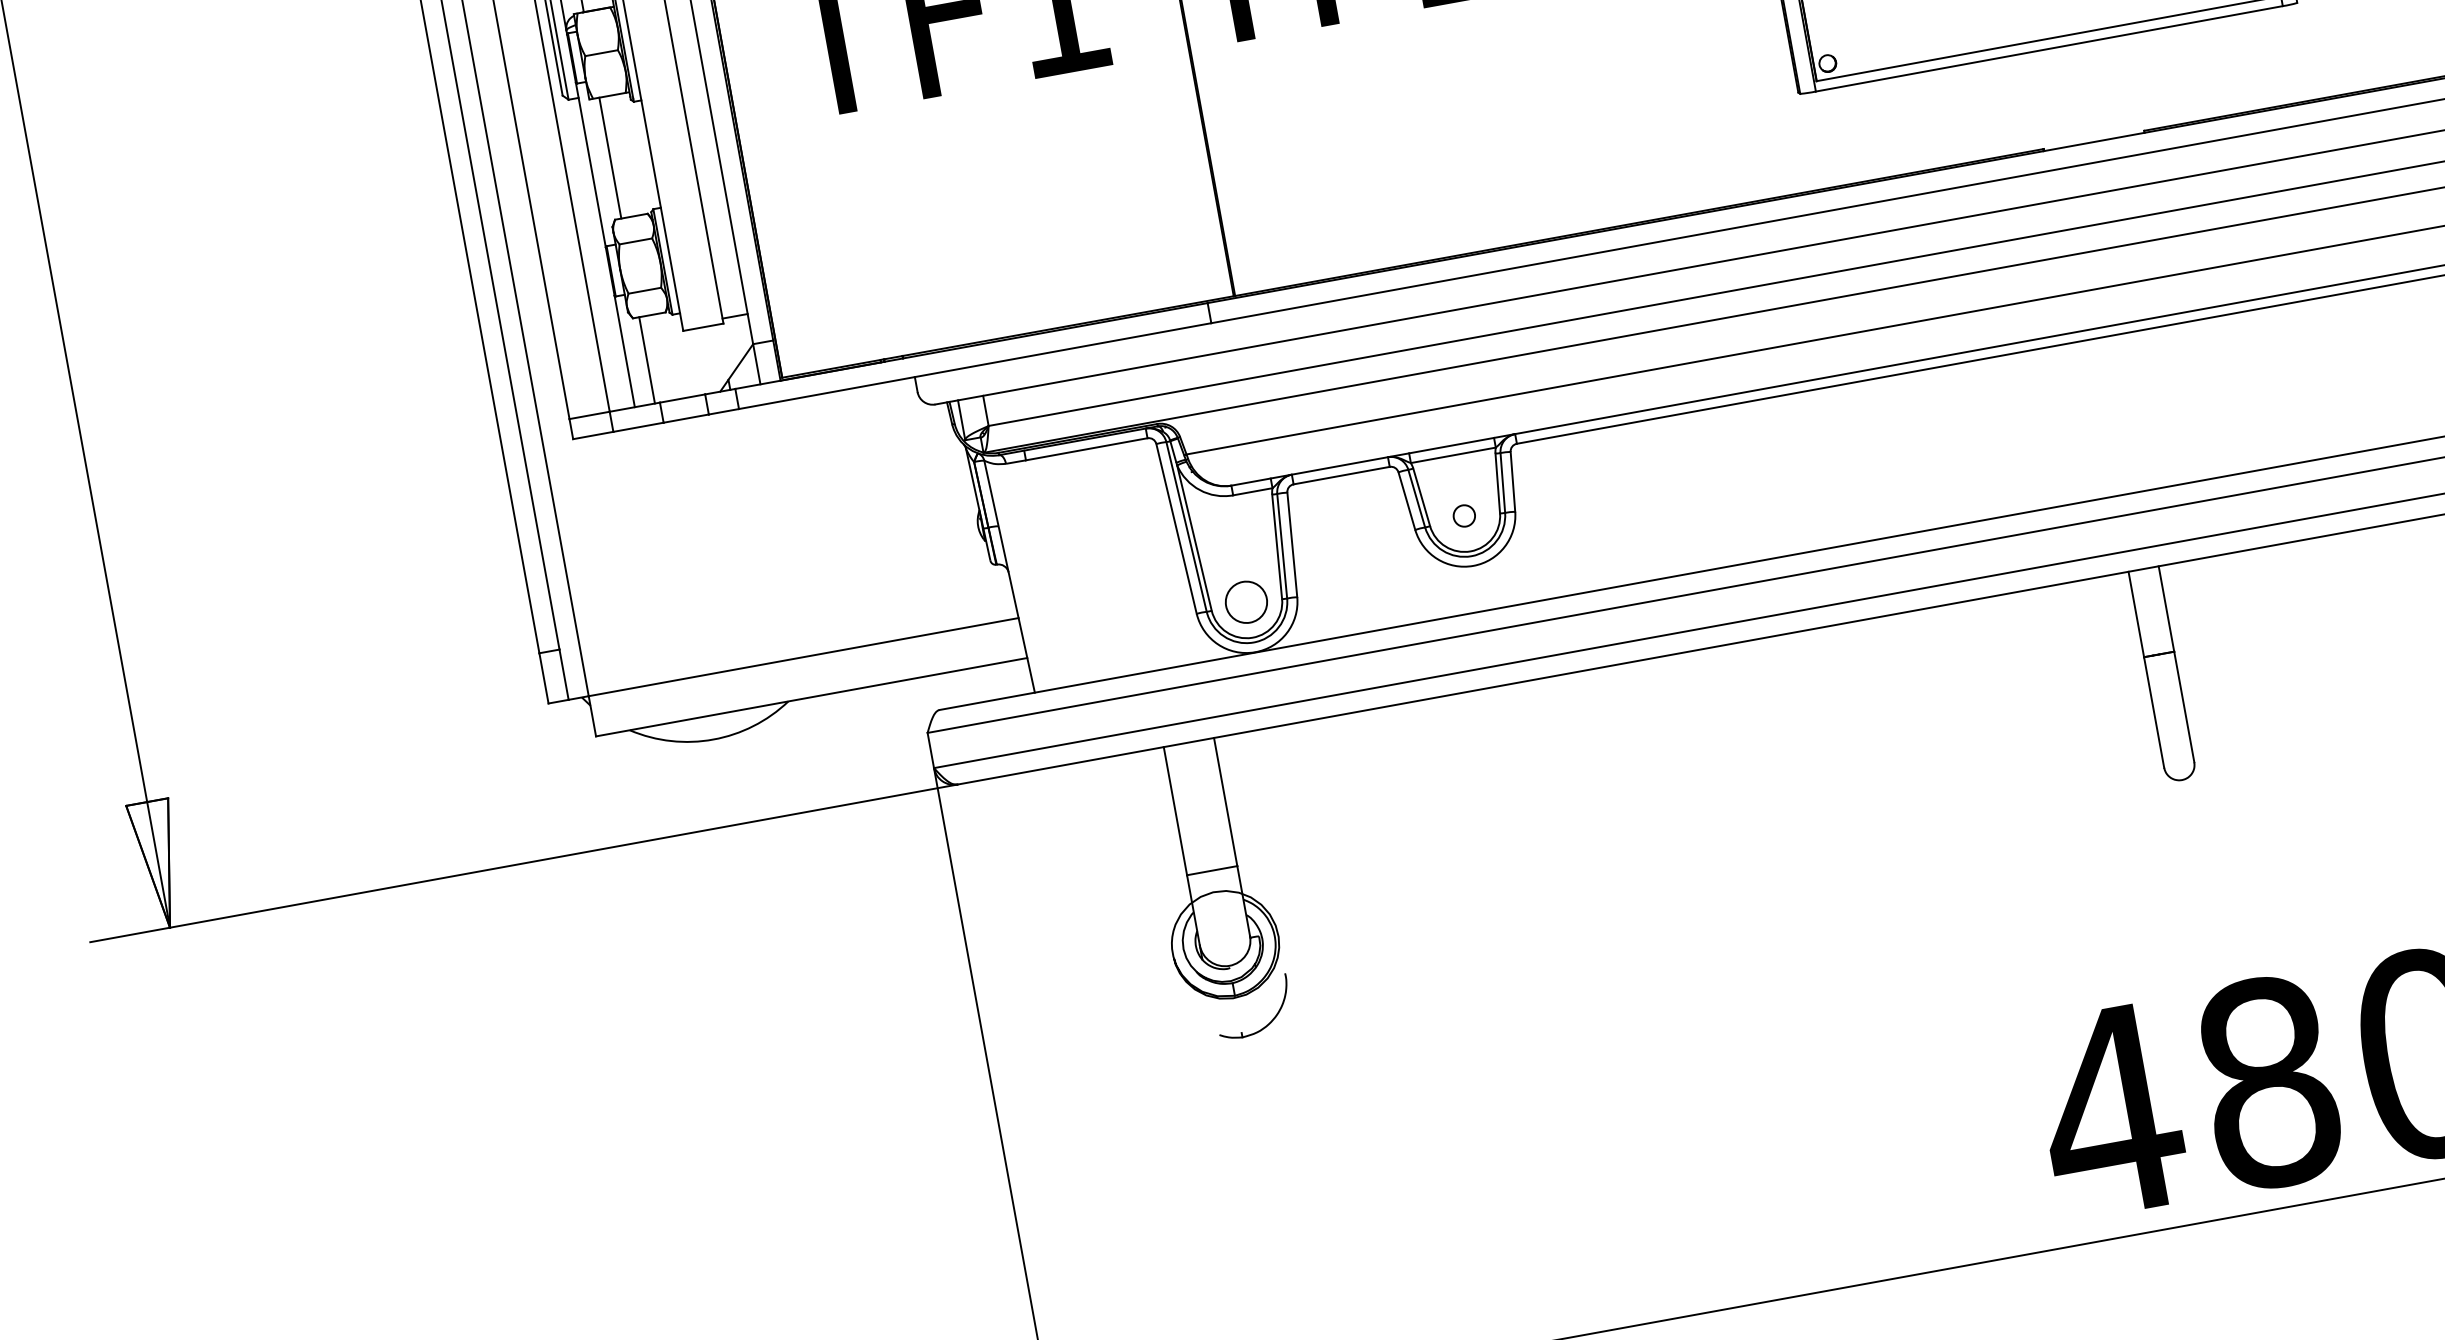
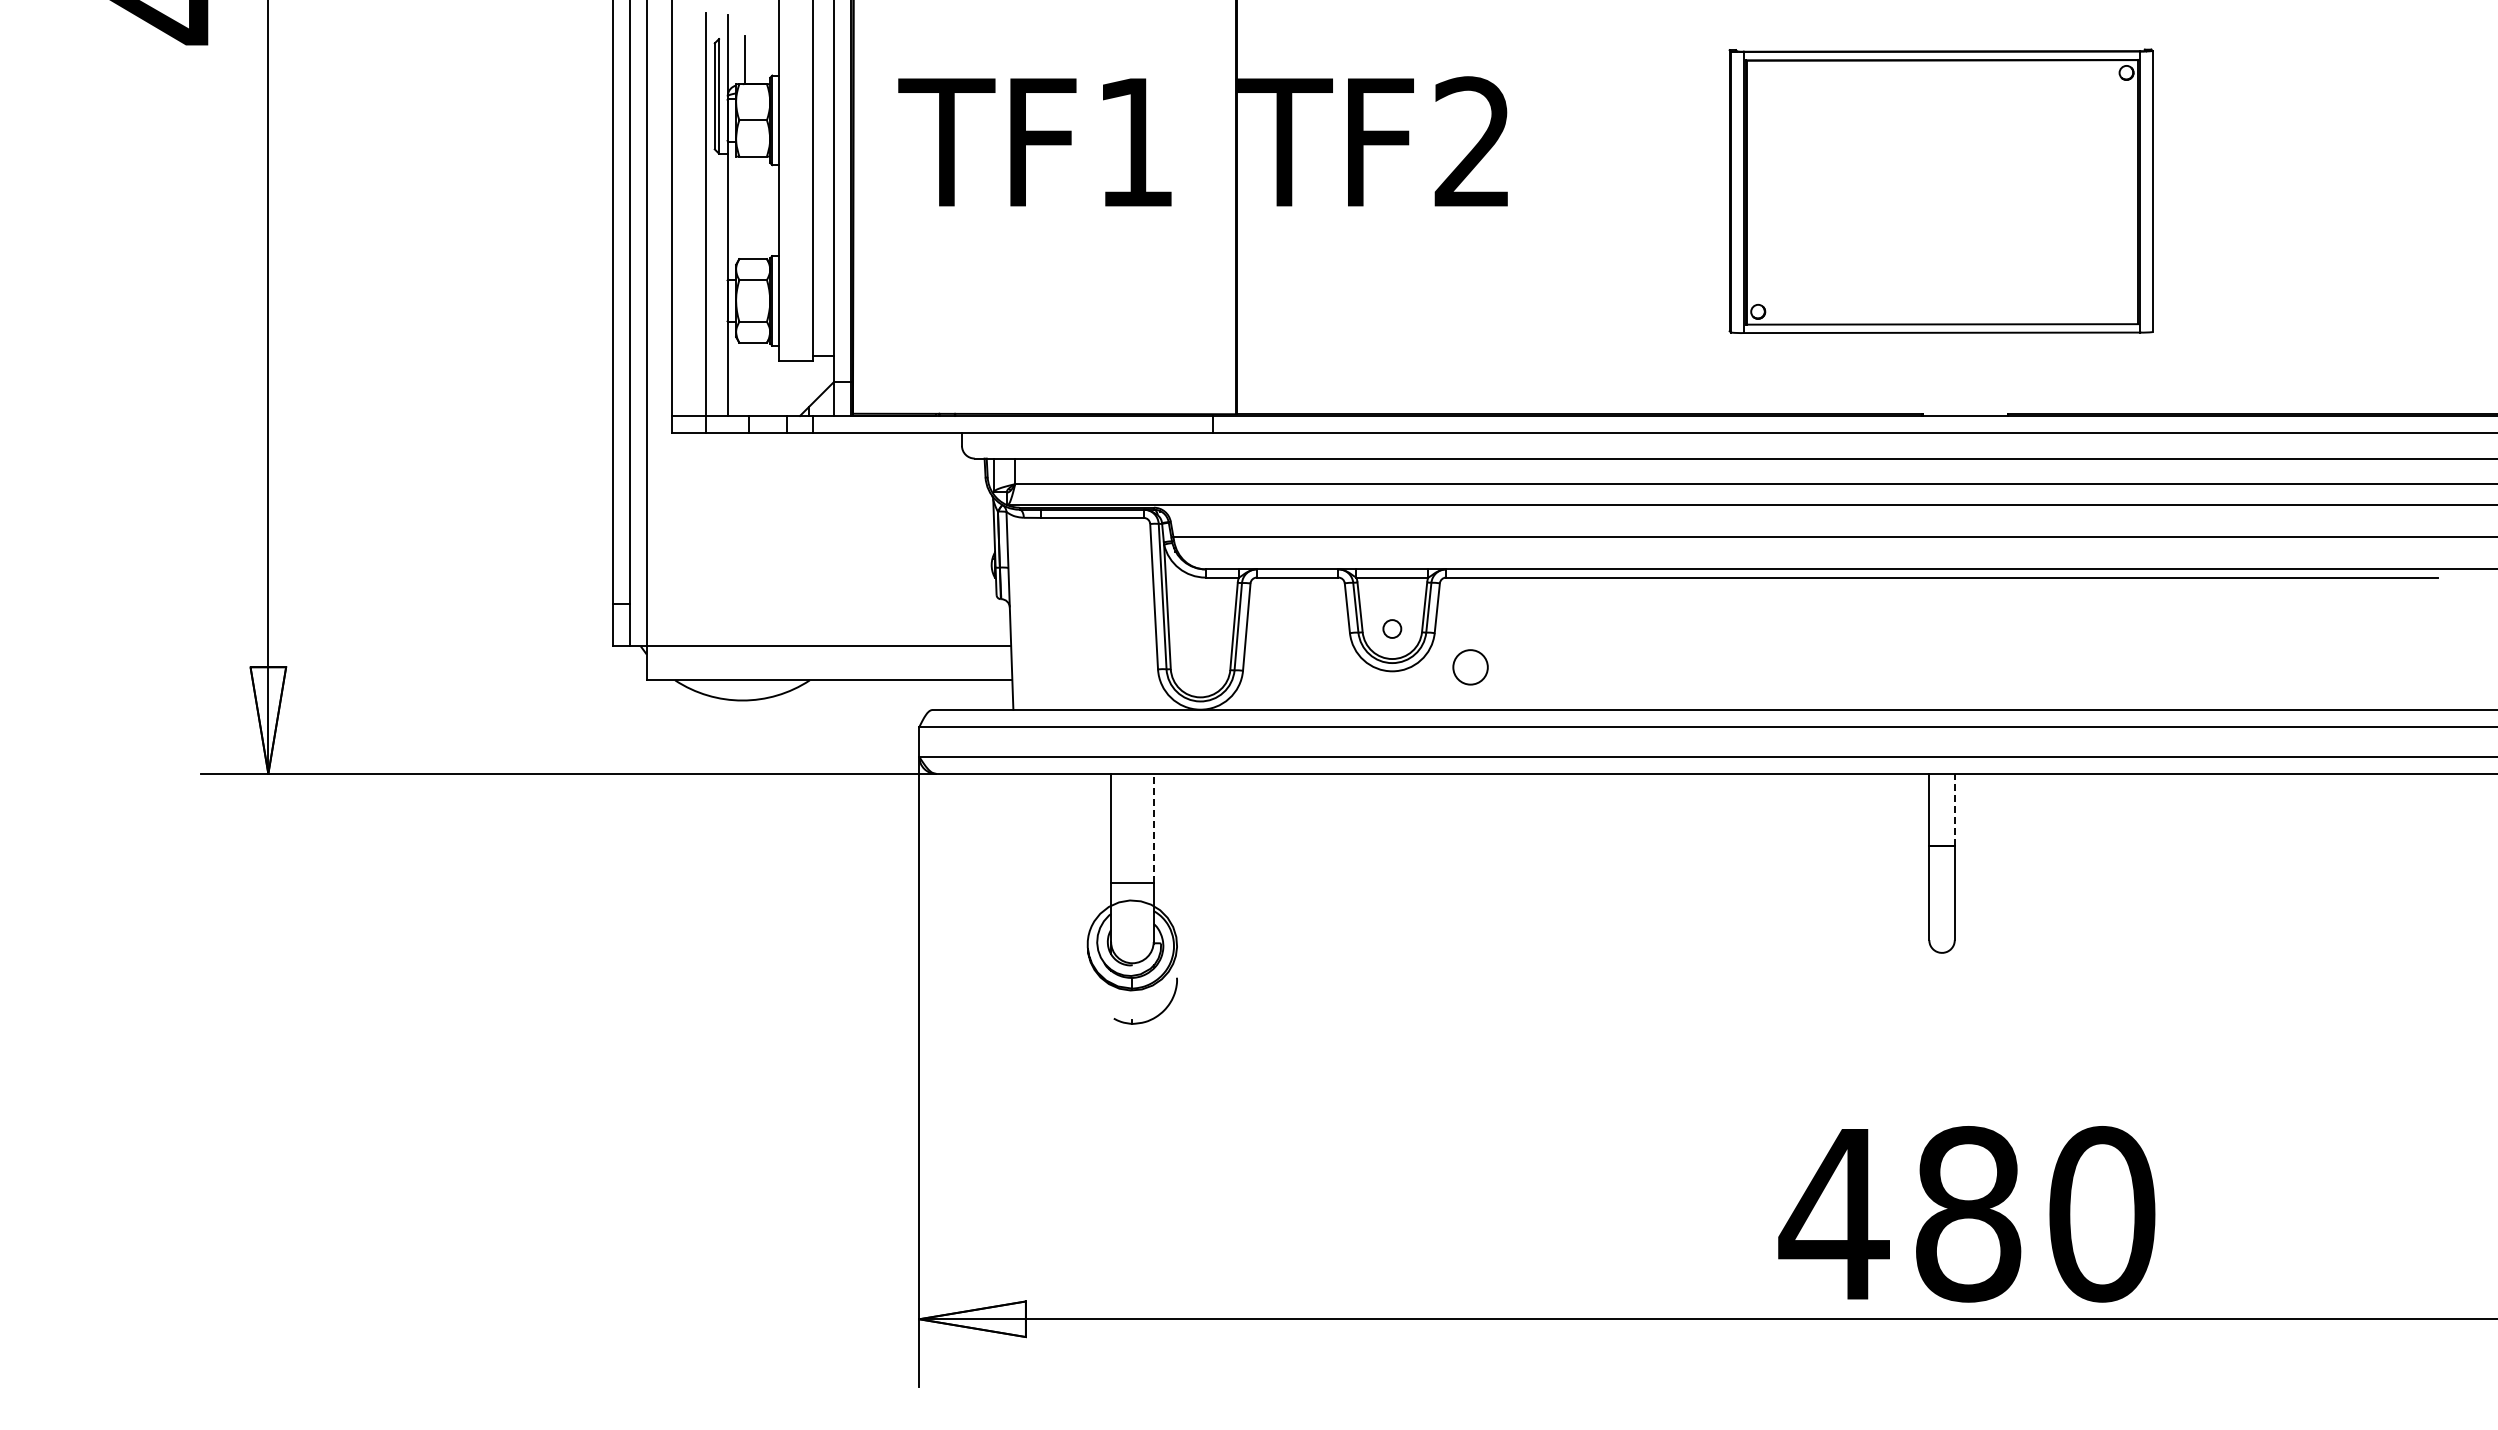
line: (610, 157) -> (744, 207), removed
line: (646, 359) -> (744, 378), removed
circle: (1246, 602) -> (1470, 667), moved
line: (2165, 608) -> (1954, 809), solid -> dashed
line: (1225, 801) -> (1153, 827), solid -> dashed

